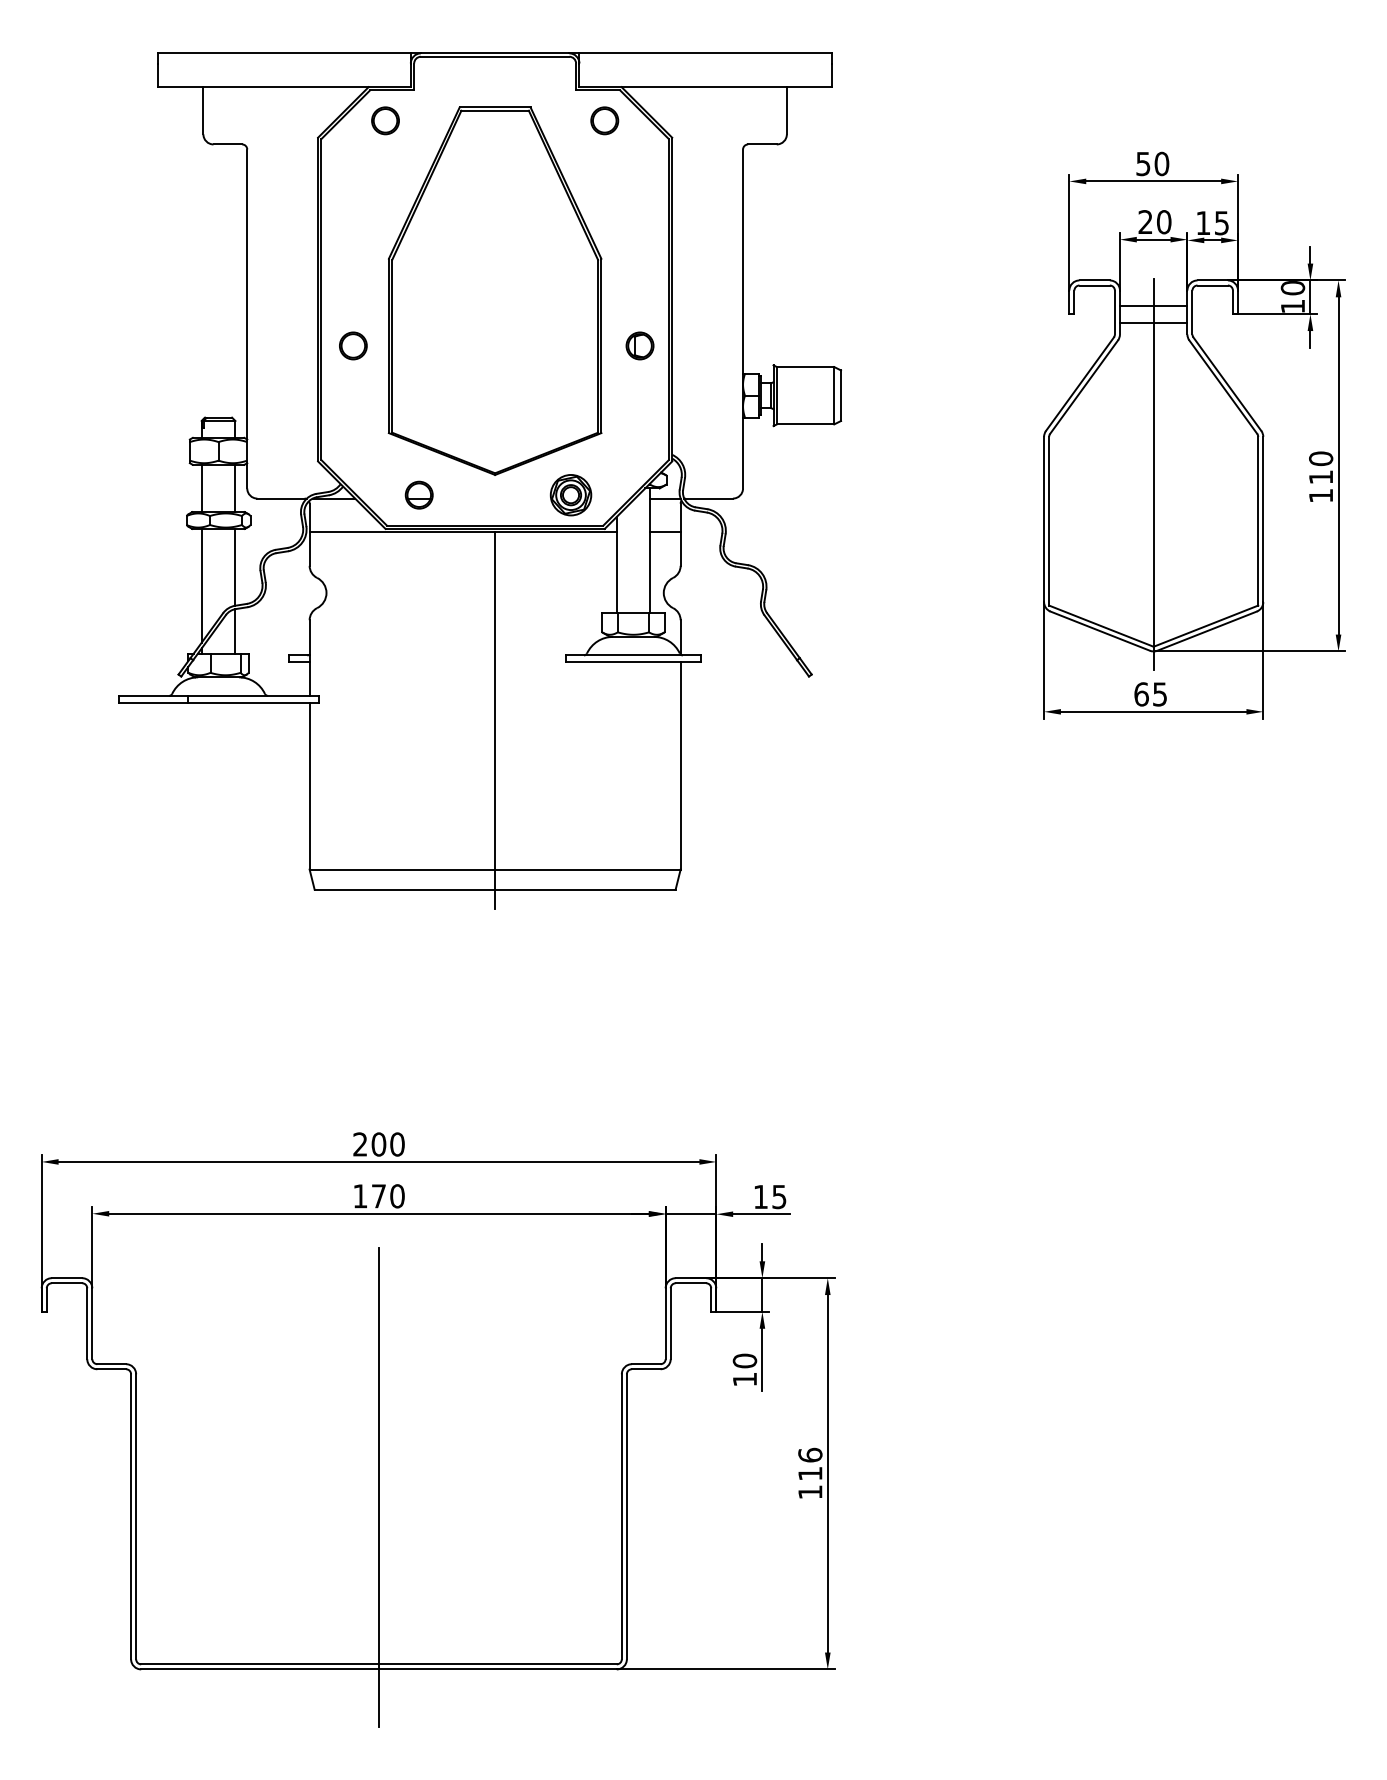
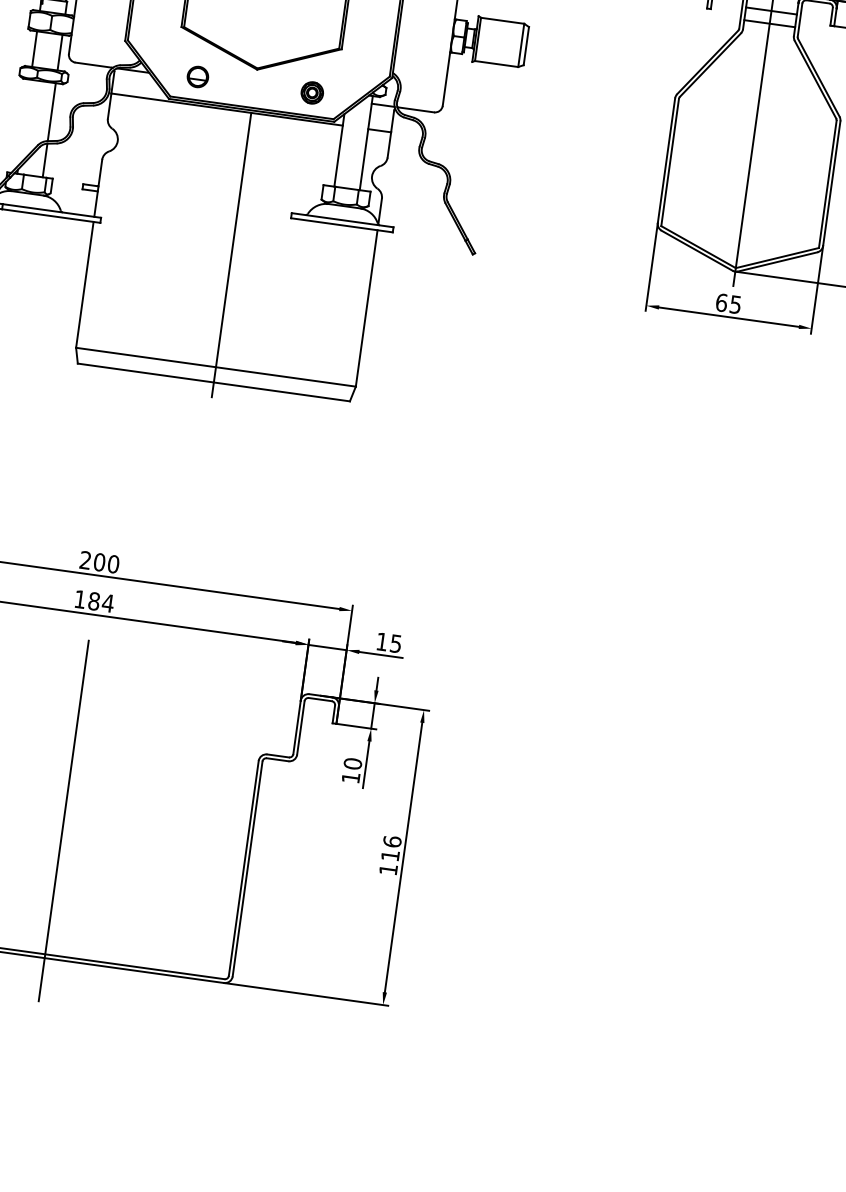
part: (570, 495) -> (311, 93), size x0.7
line: (201, 585) -> (24, 122), removed
text: (388, 1196) -> (101, 602), 170 -> 184

